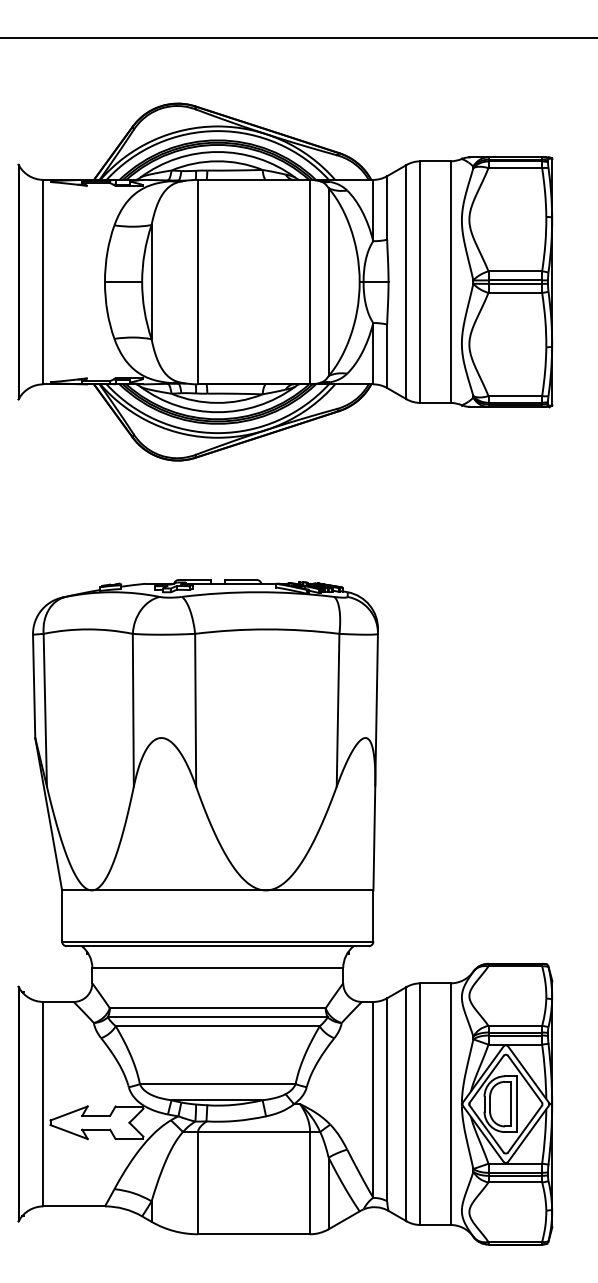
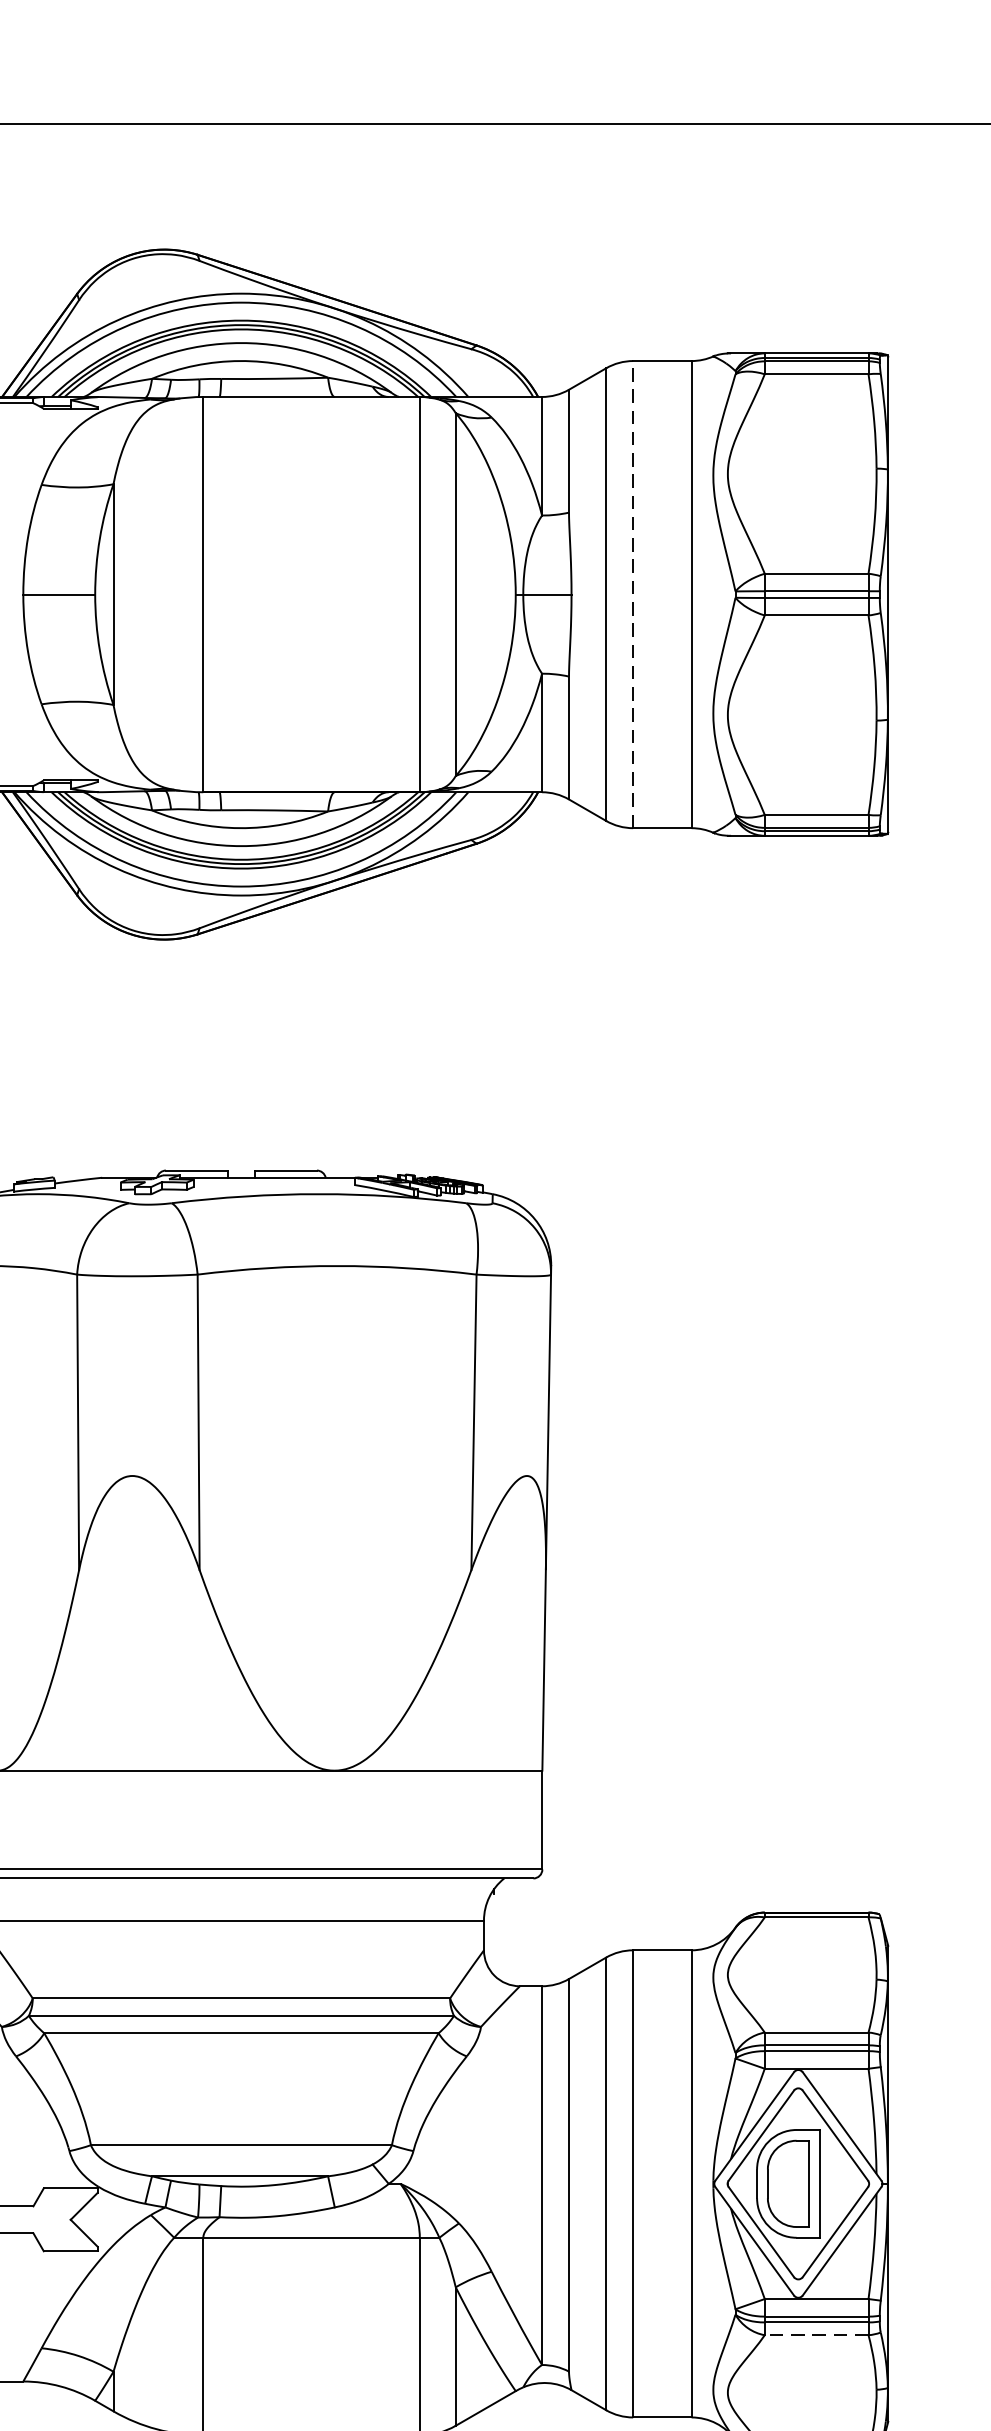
line: (420, 282) -> (633, 595), solid -> dashed
line: (515, 1182) -> (816, 2335), solid -> dashed

